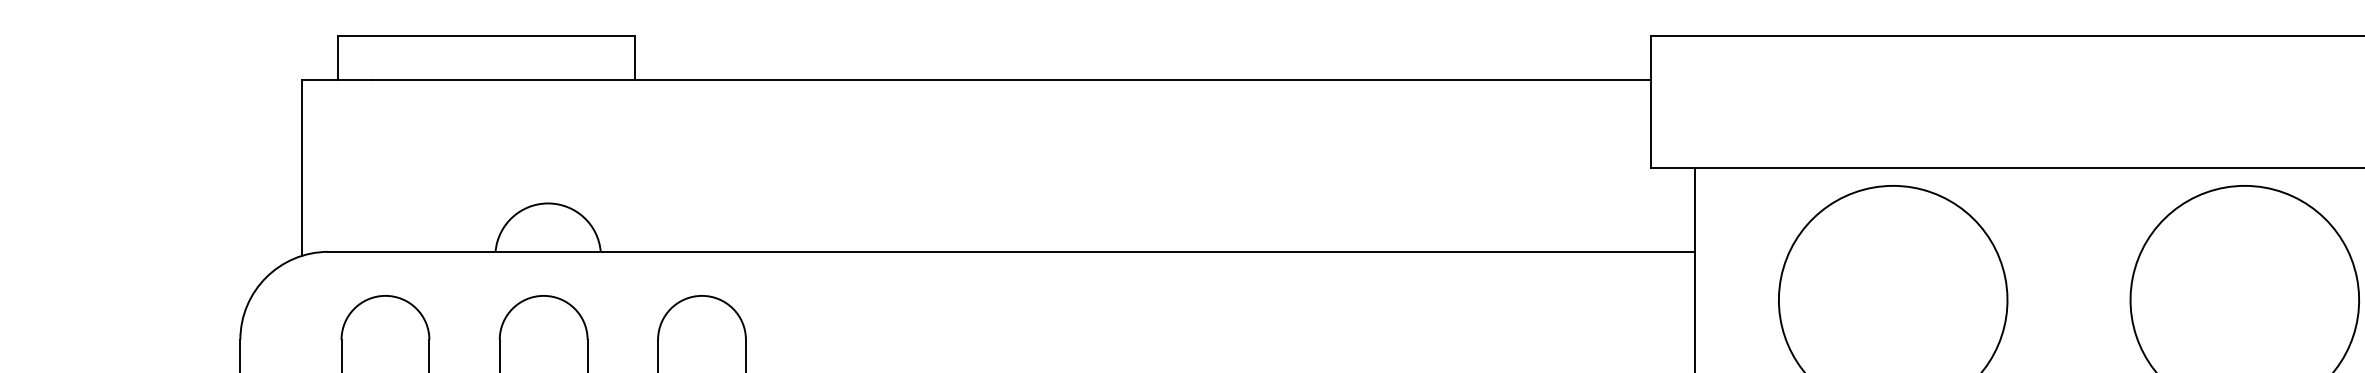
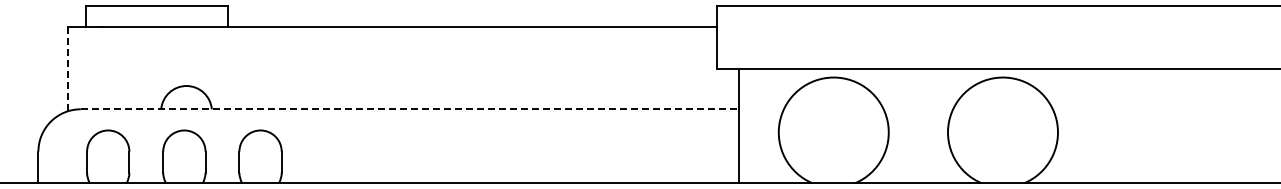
line: (302, 169) -> (68, 69), solid -> dashed
line: (1011, 252) -> (409, 109), solid -> dashed

